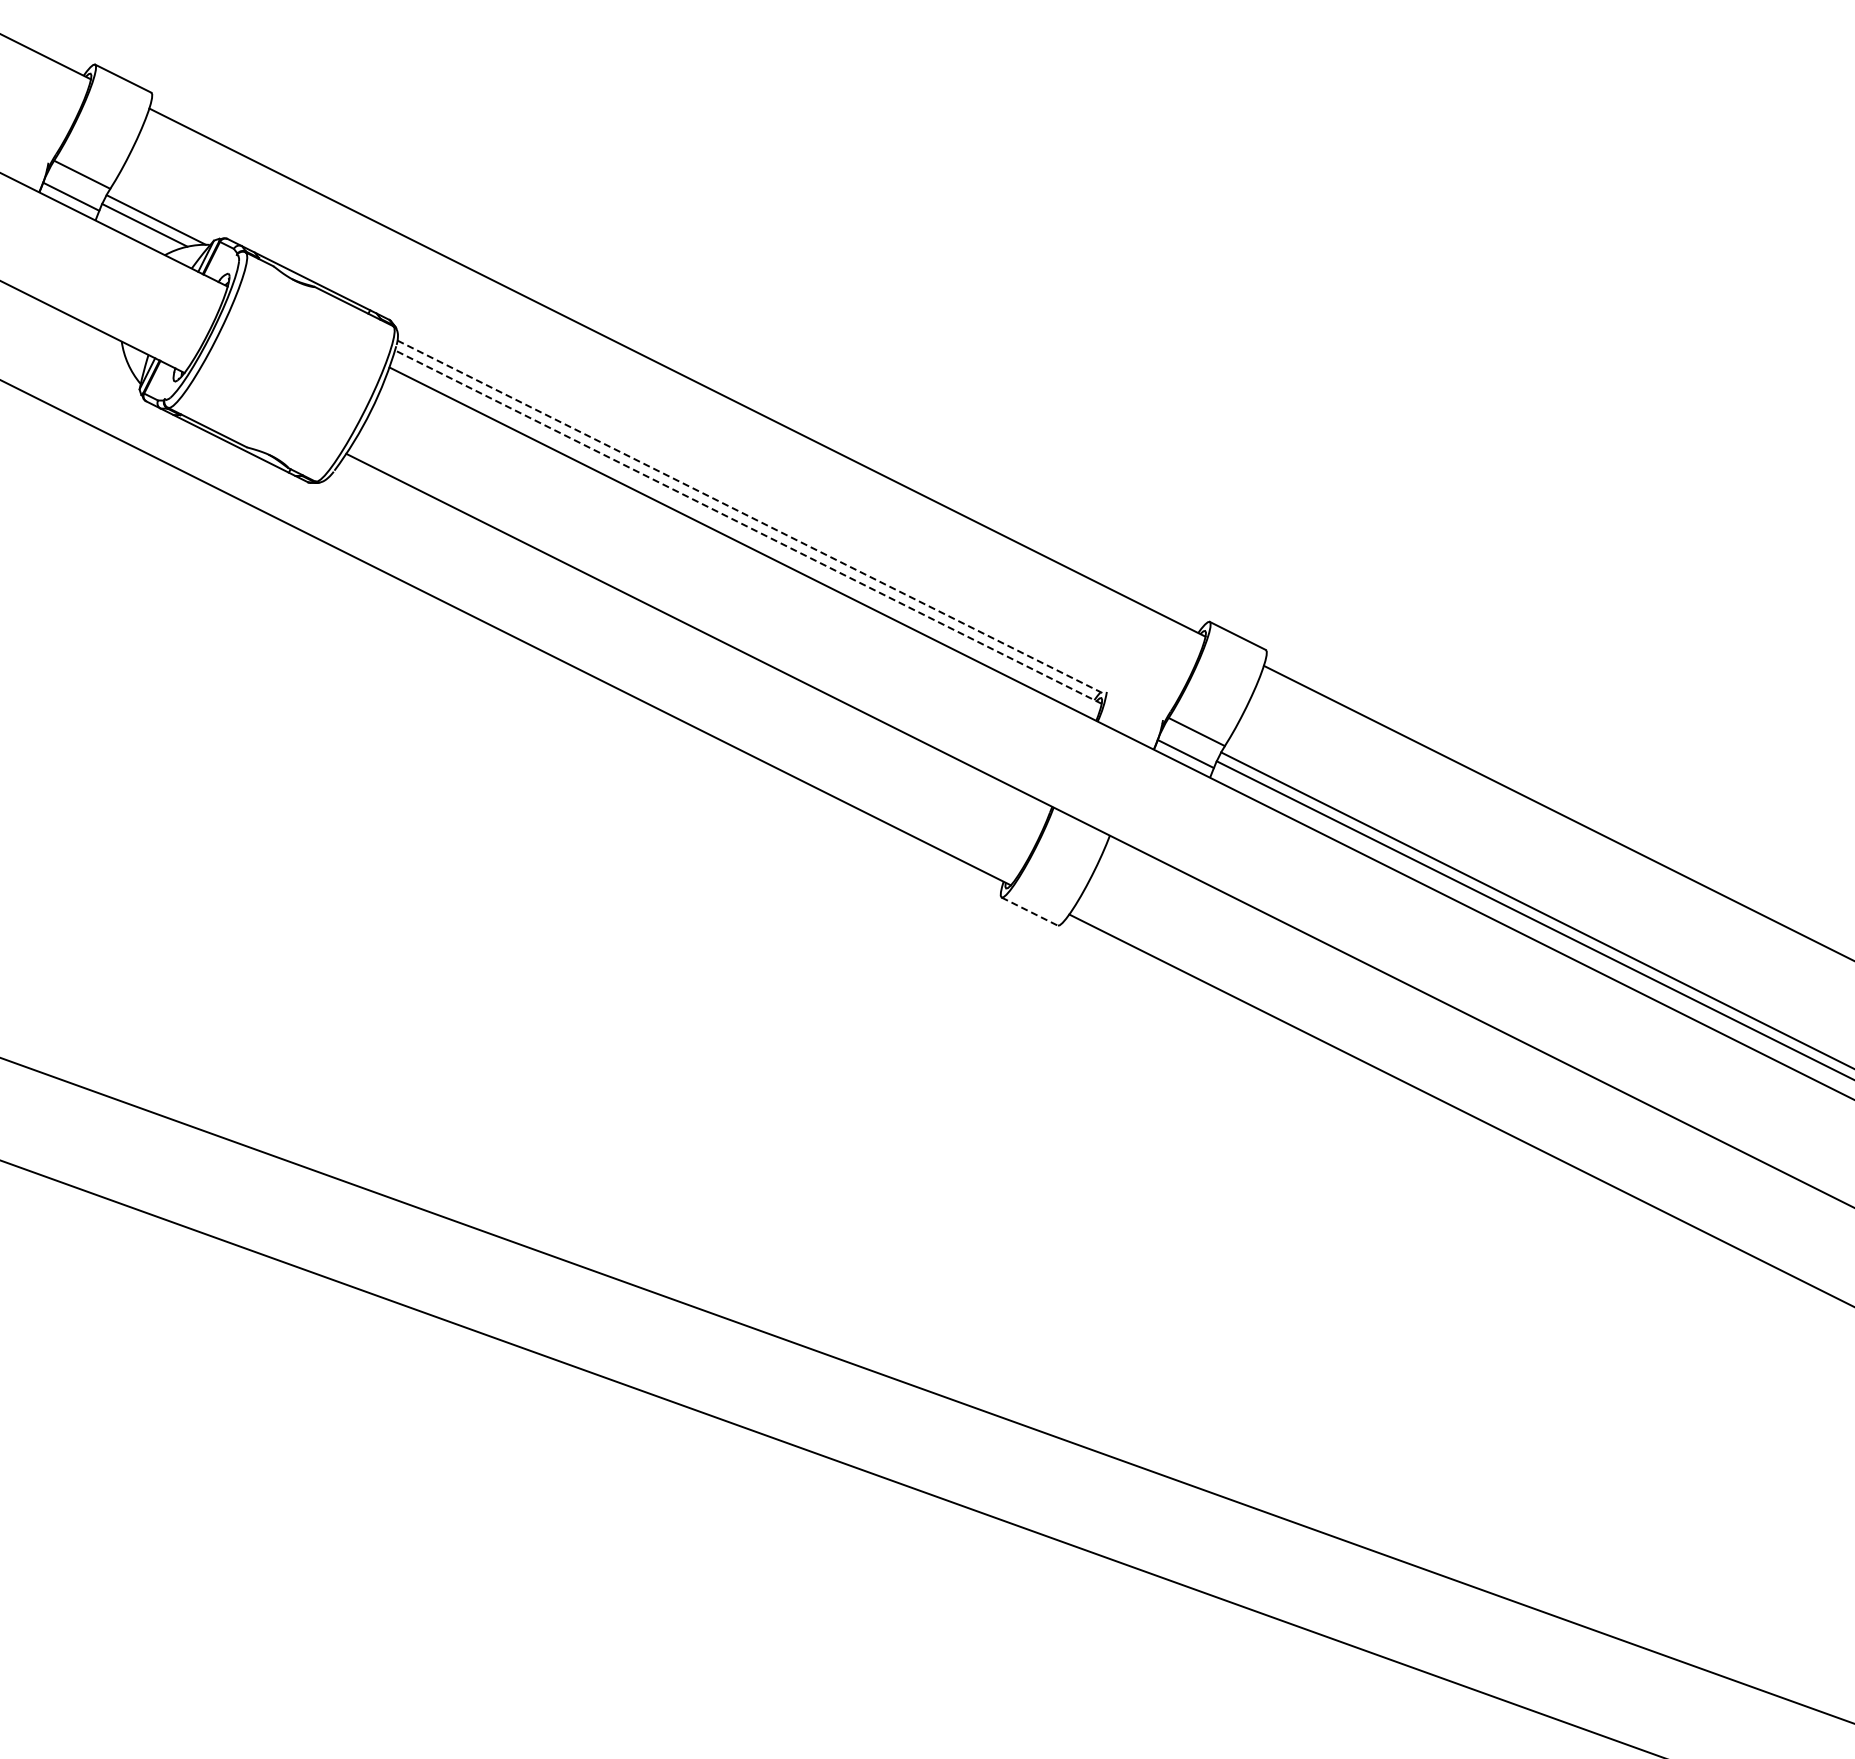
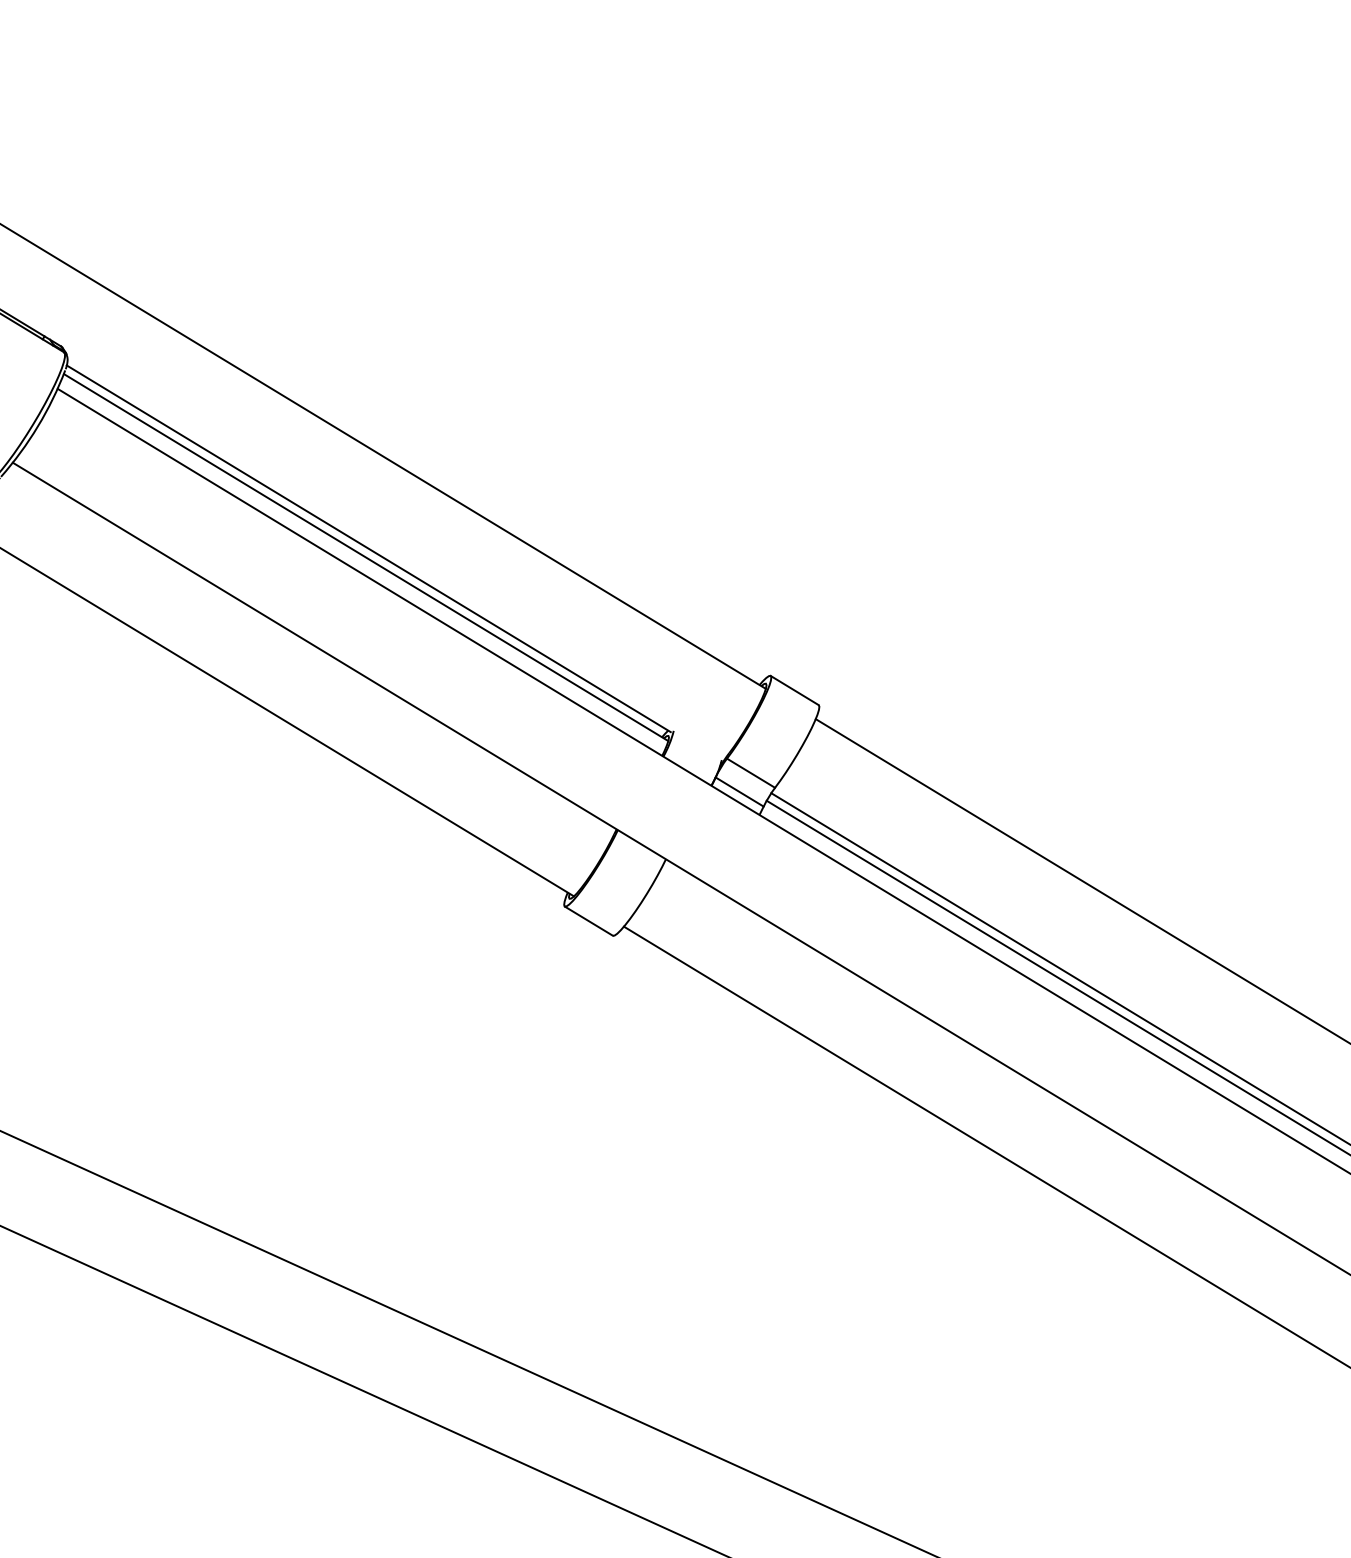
line: (750, 517) -> (368, 549), dashed -> solid
line: (748, 527) -> (366, 557), dashed -> solid
line: (1030, 911) -> (589, 921), dashed -> solid

